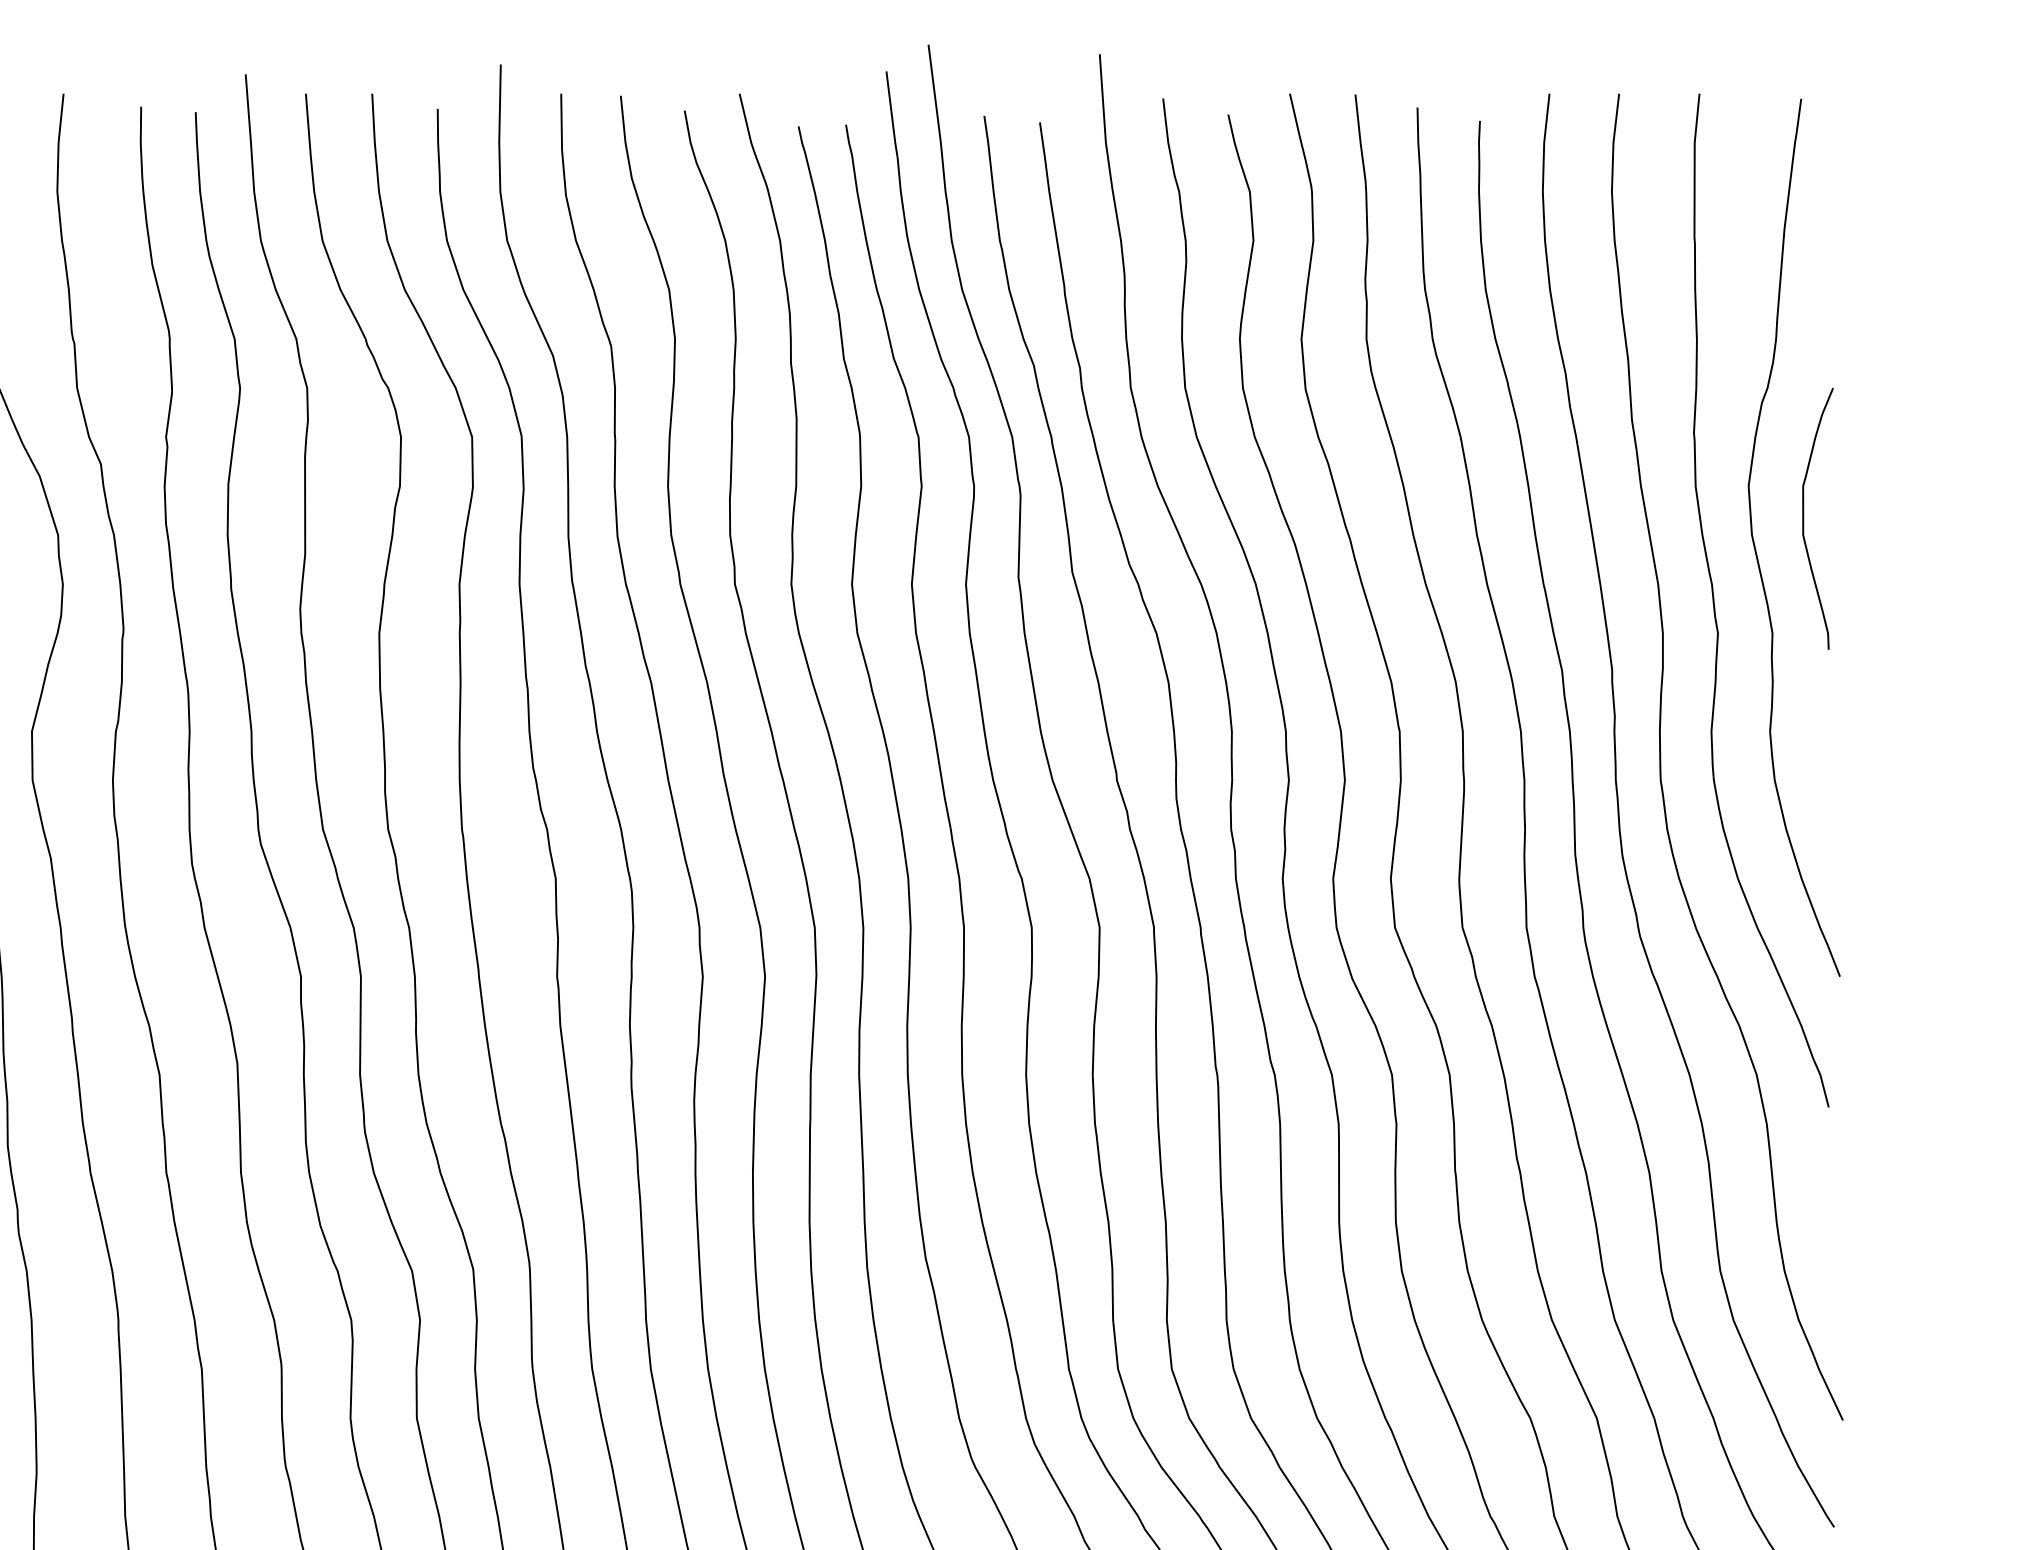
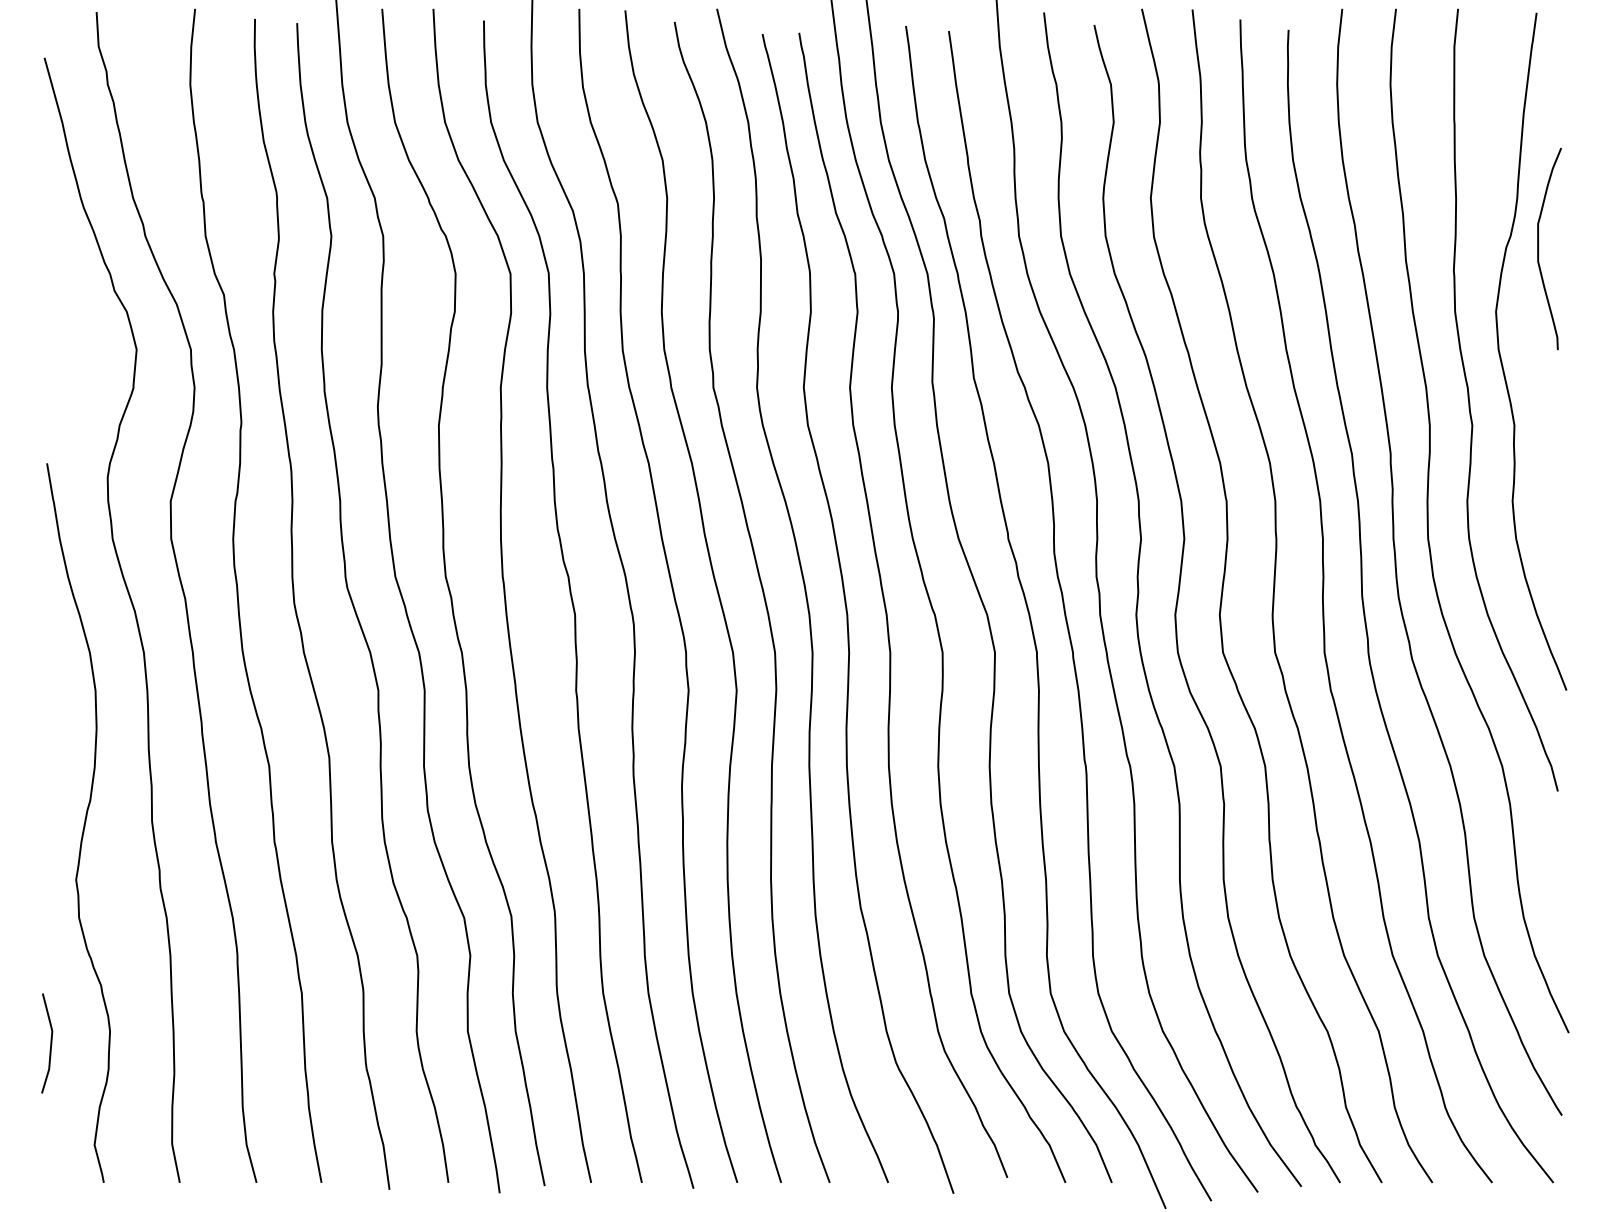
curve: (1804, 520) -> (1539, 250), moved

